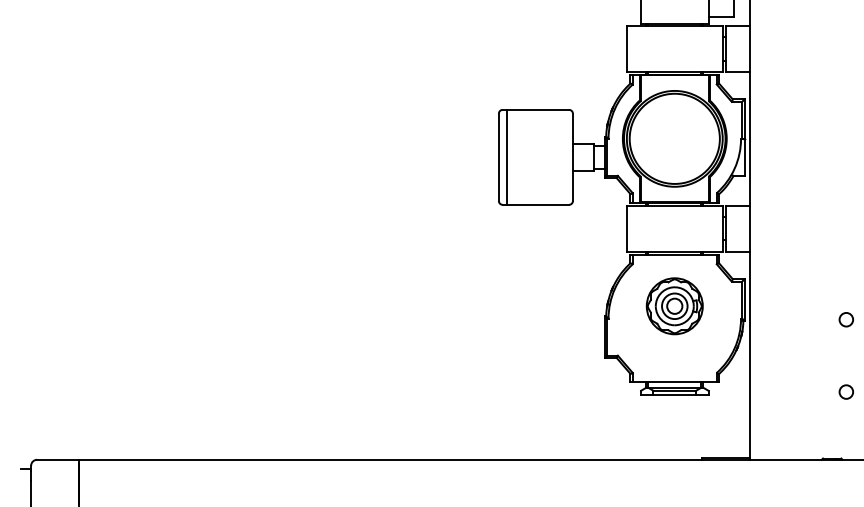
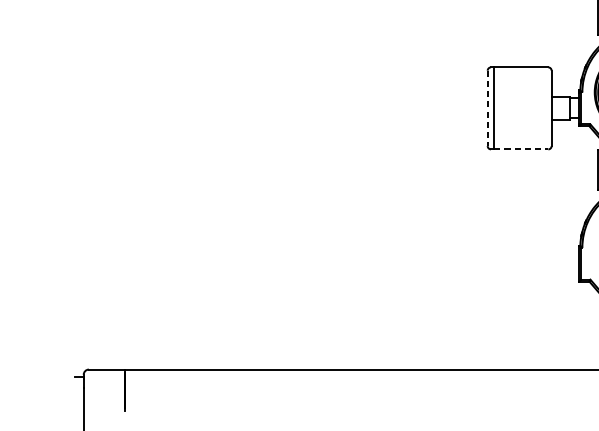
line: (498, 157) -> (487, 108), solid -> dashed
line: (538, 204) -> (521, 149), solid -> dashed

